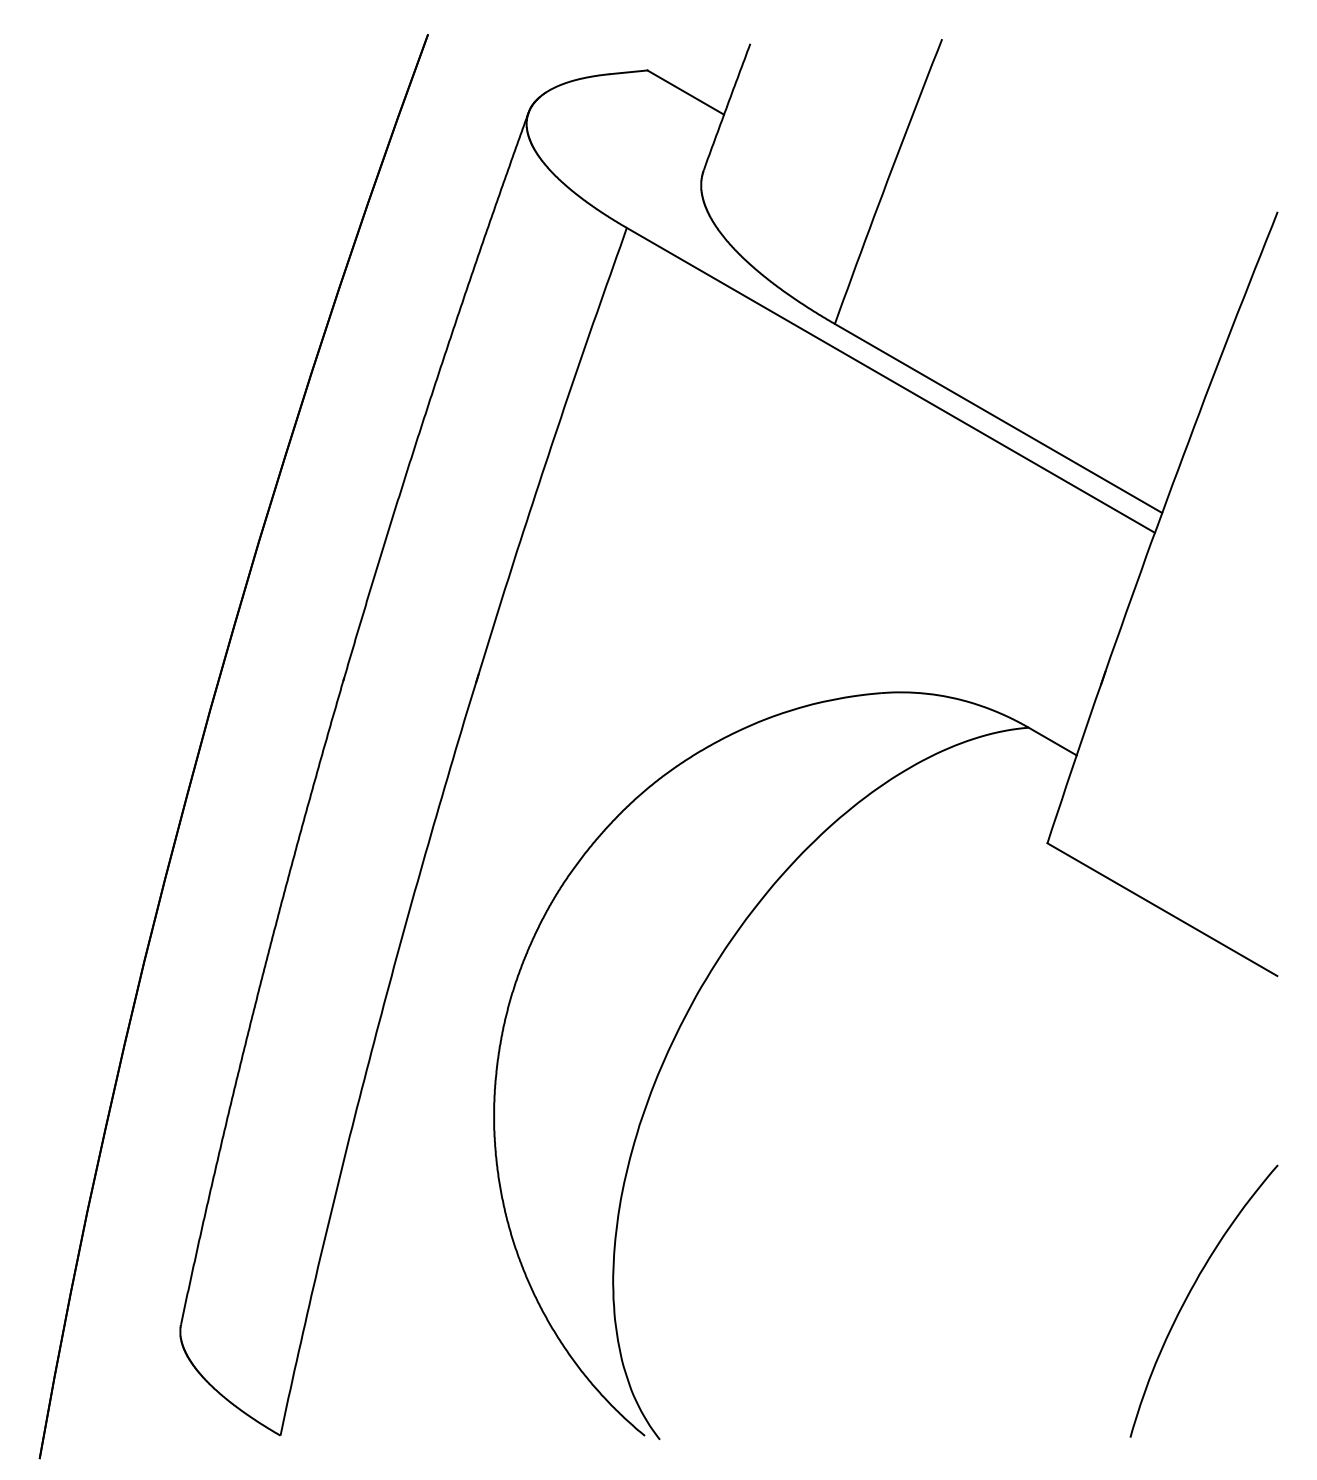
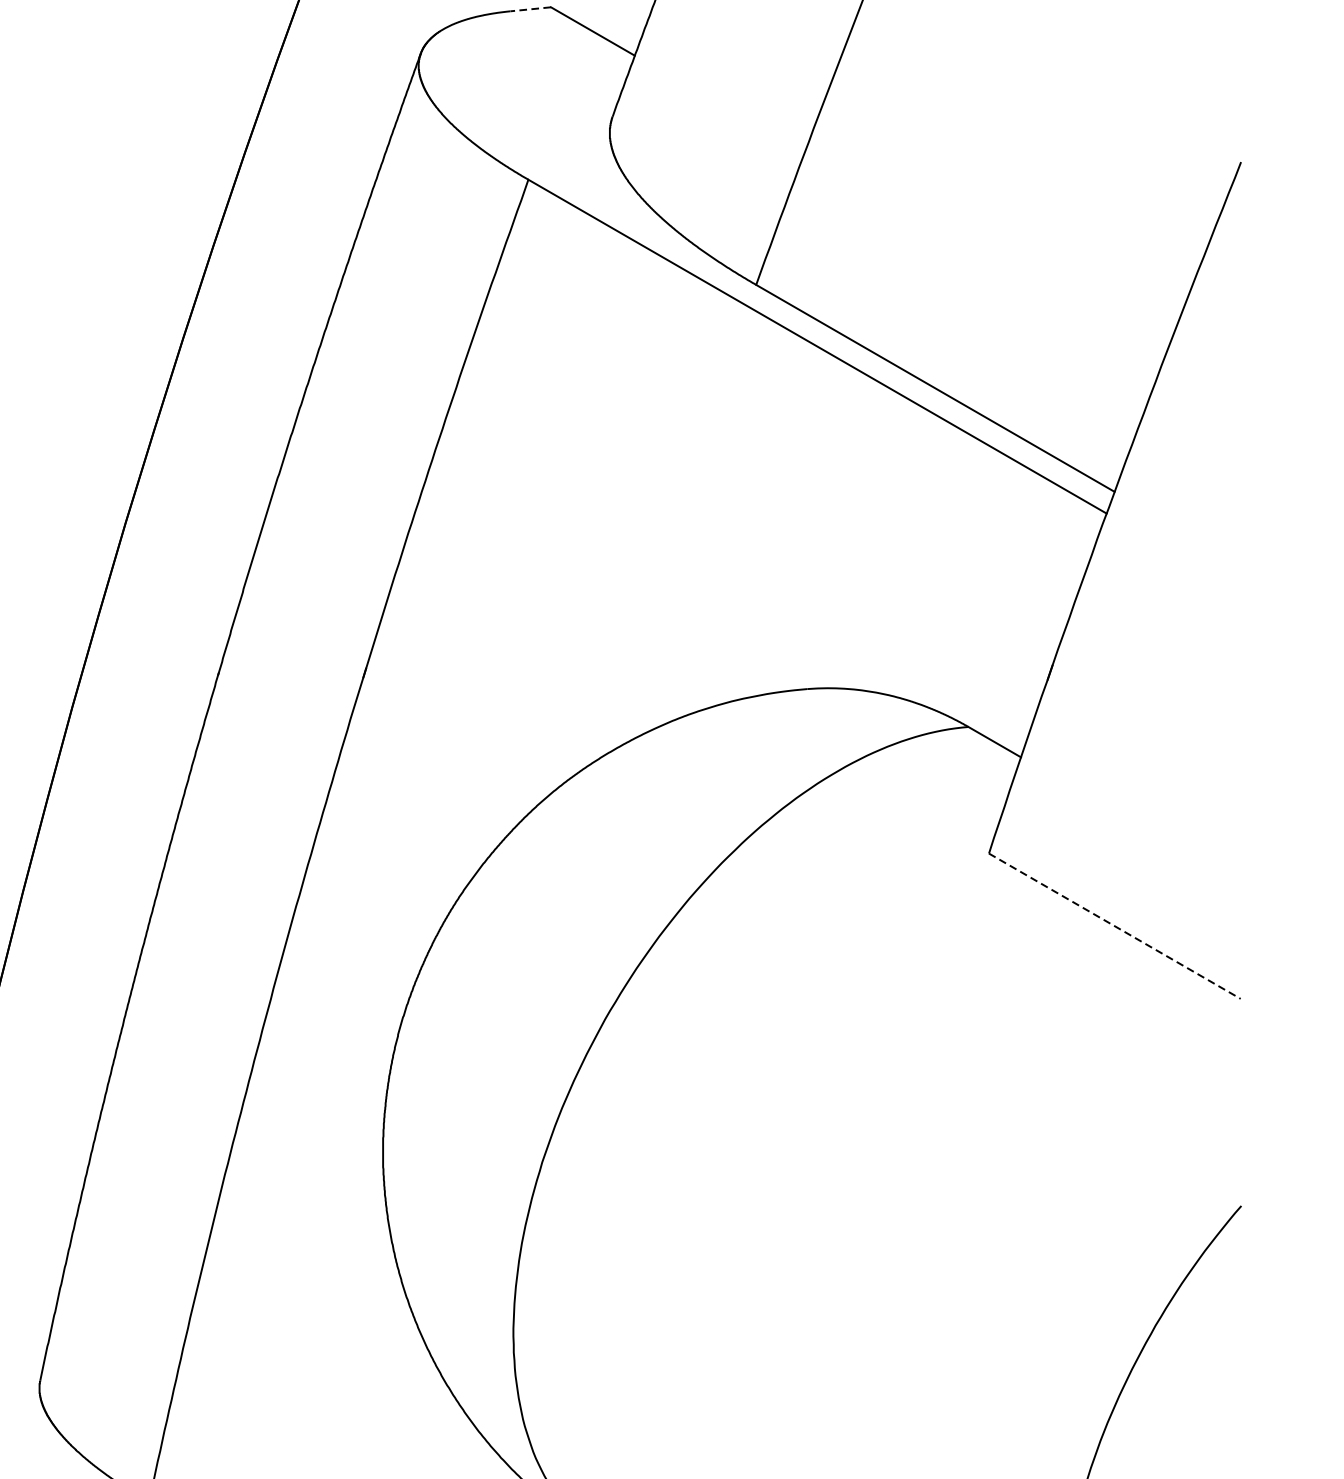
line: (628, 72) -> (530, 9), solid -> dashed
line: (1162, 909) -> (1114, 926), solid -> dashed

